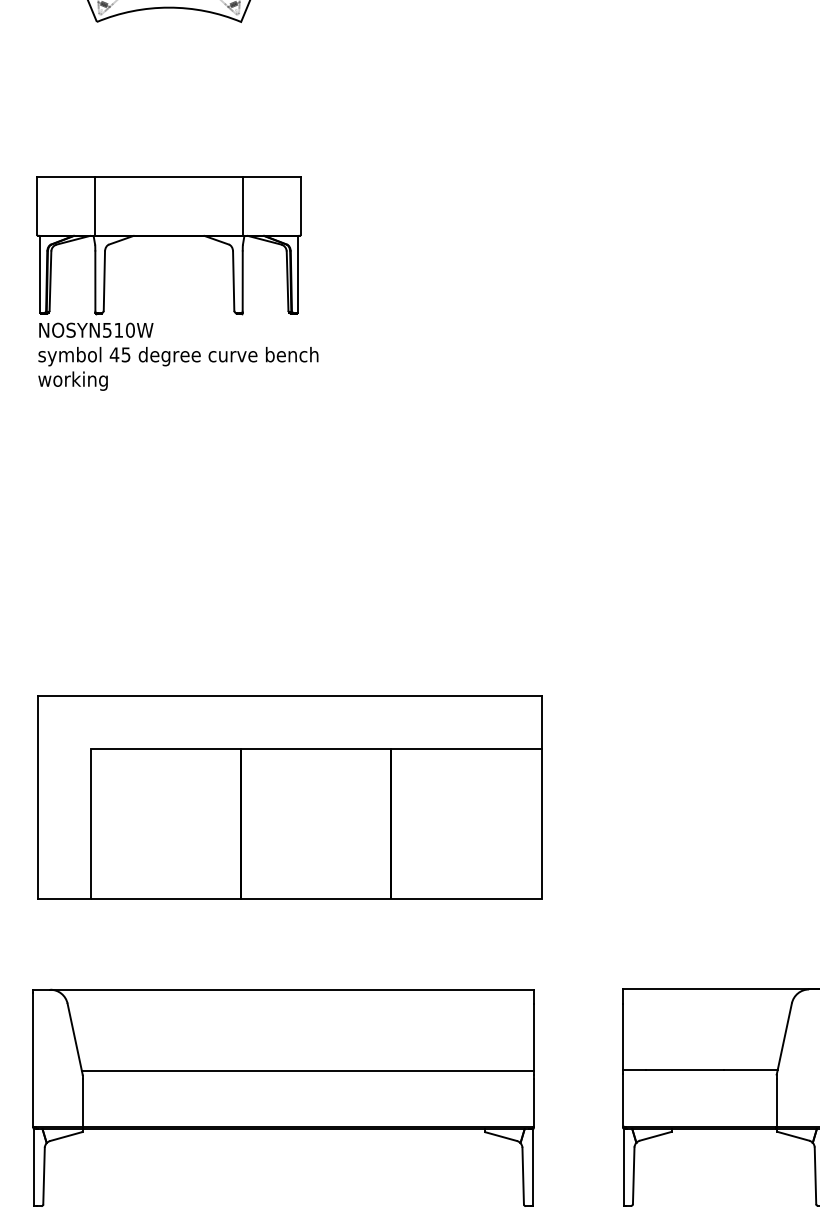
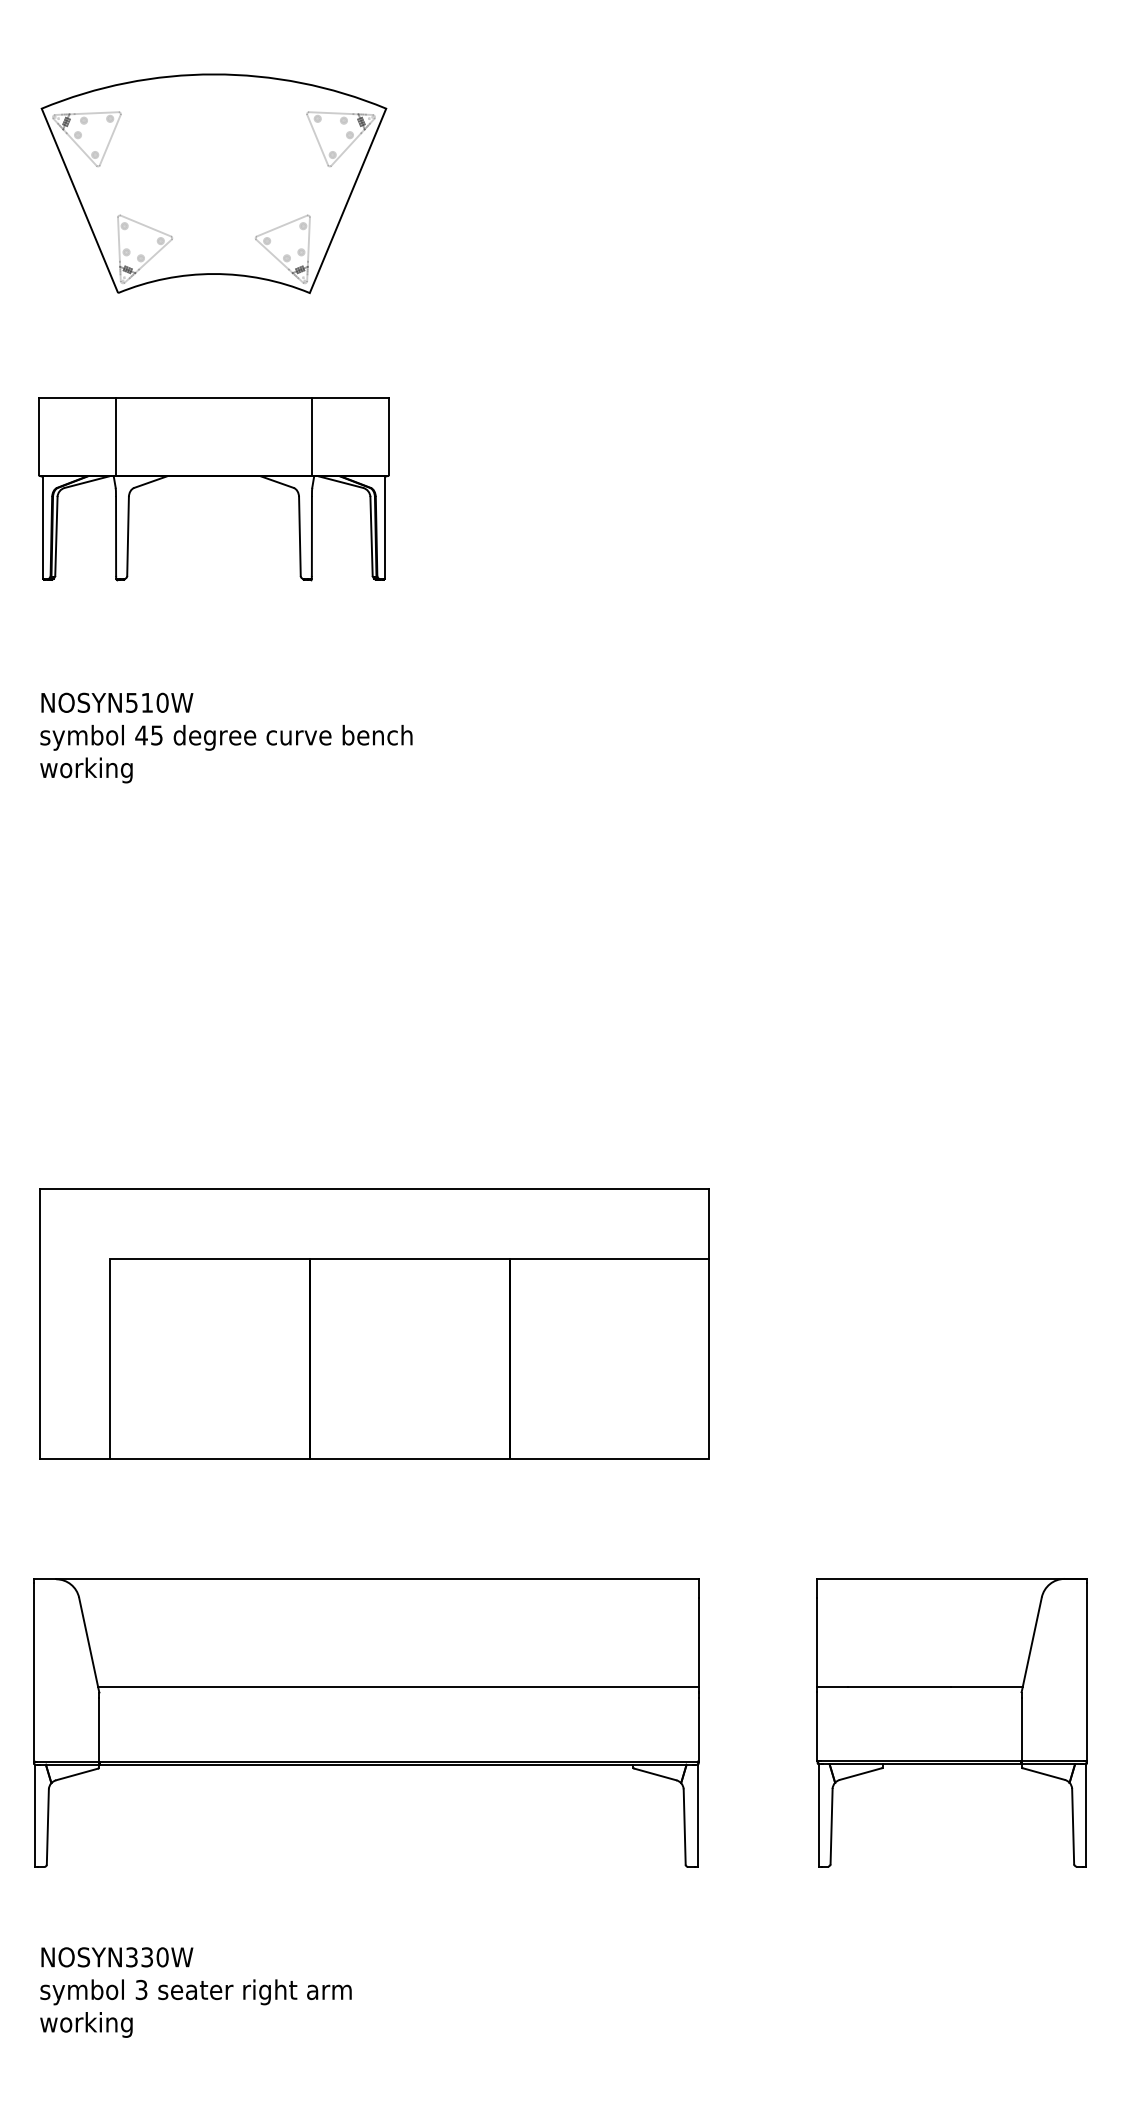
part: (168, 235) -> (213, 476), moved

